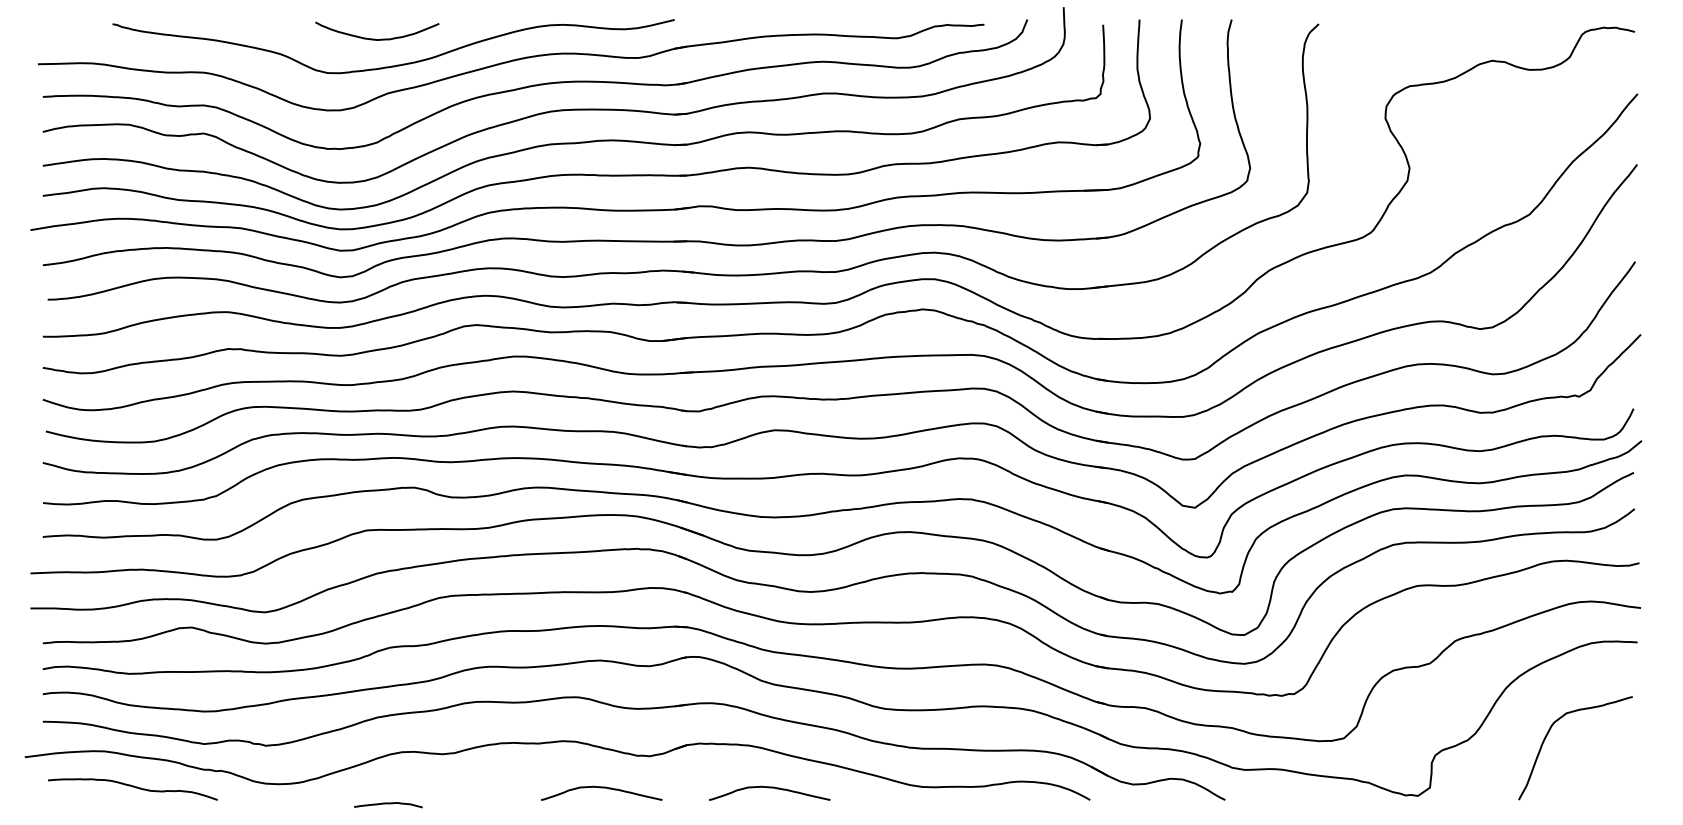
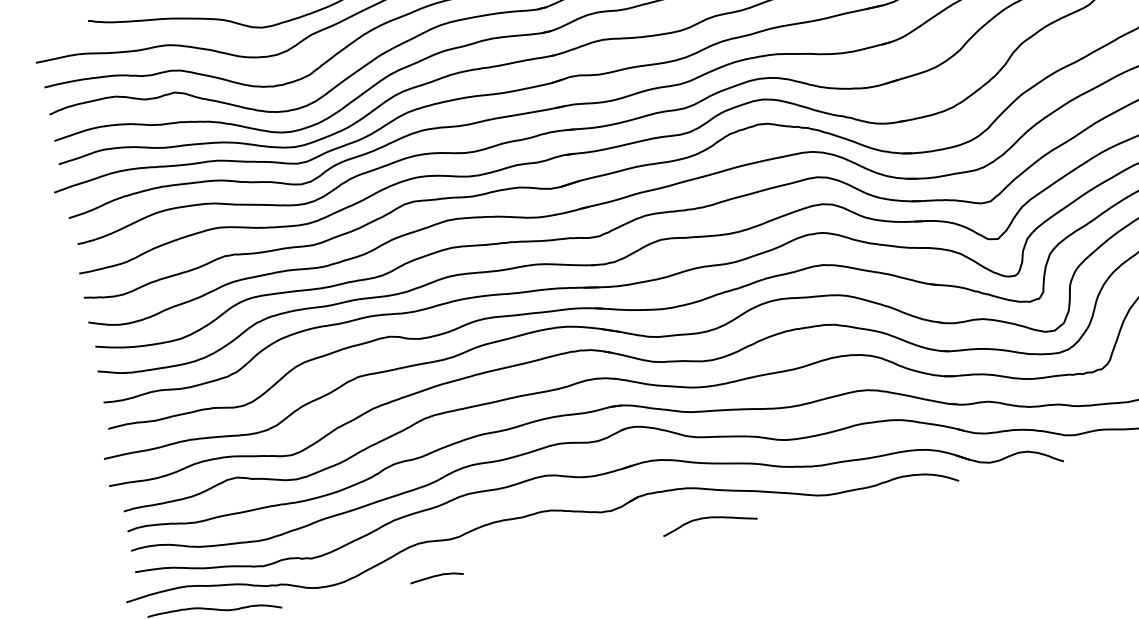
curve: (601, 788) -> (578, 542), removed
curve: (388, 804) -> (436, 576), moved

